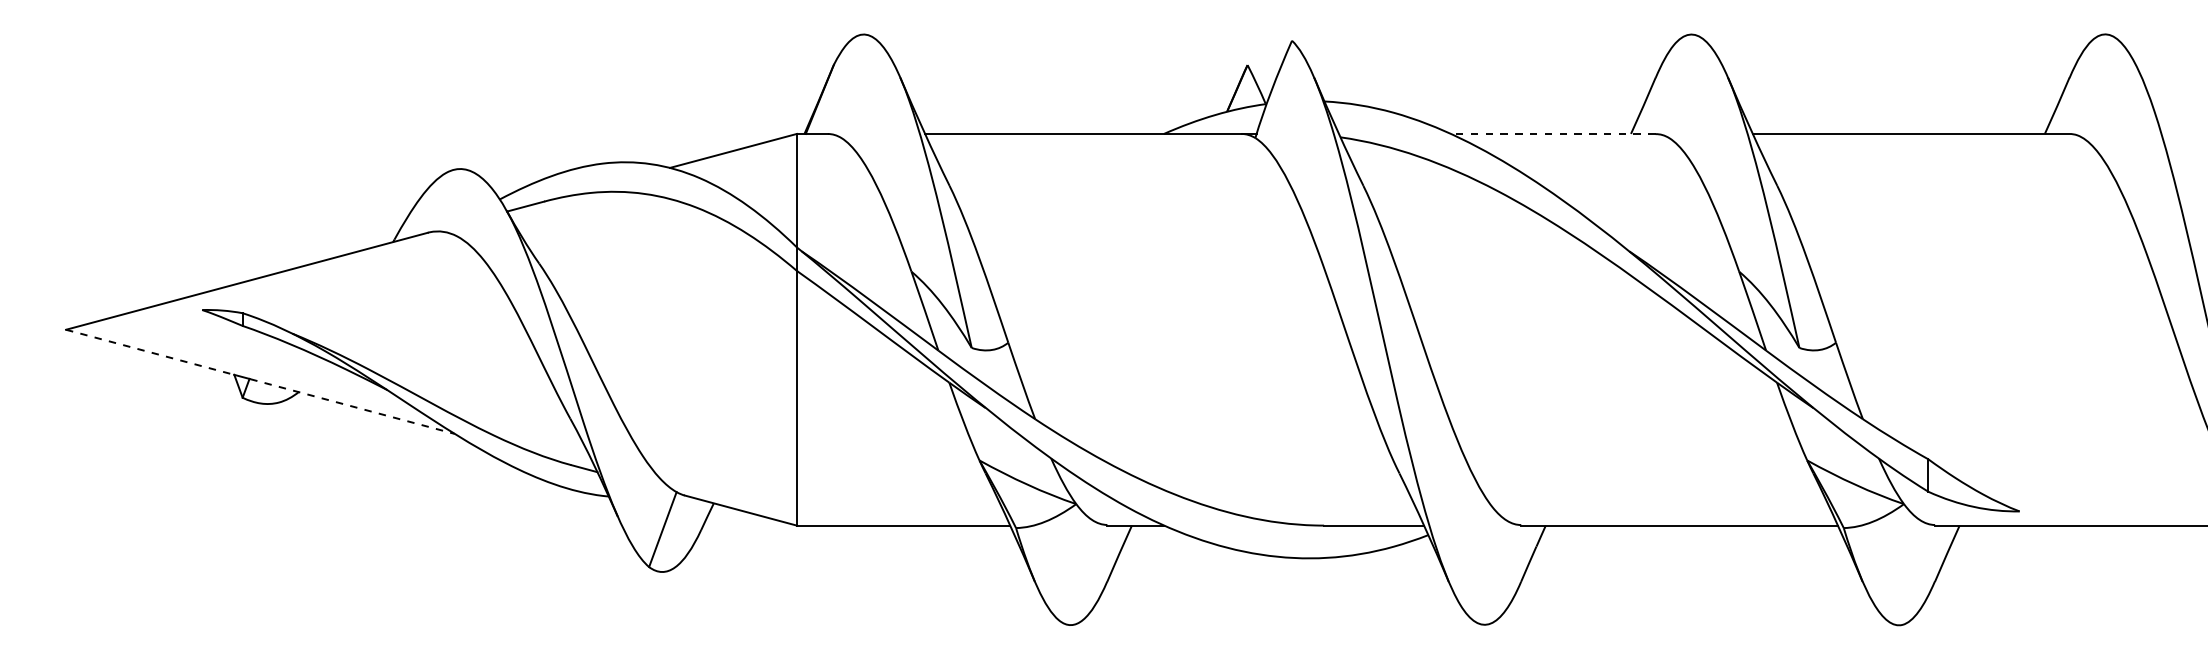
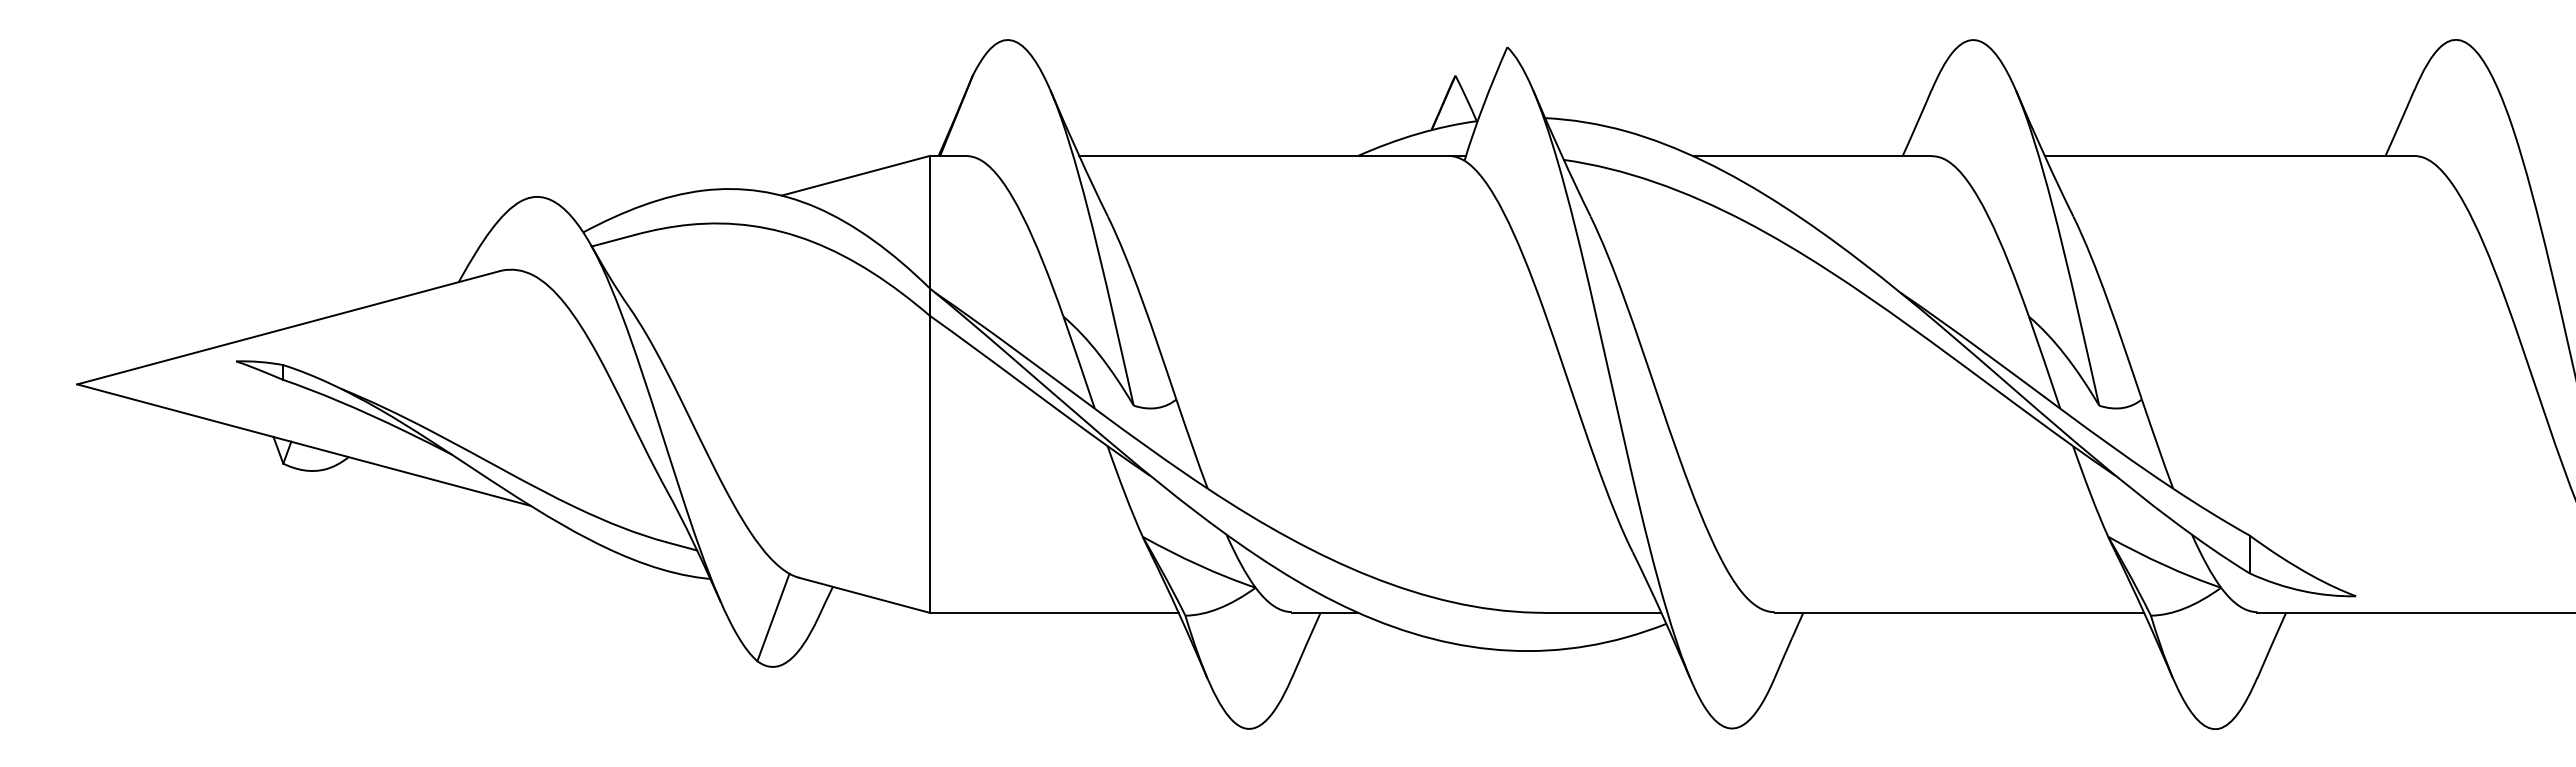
line: (1552, 133) -> (1811, 155), dashed -> solid
line: (150, 352) -> (175, 410), dashed -> solid
line: (352, 407) -> (411, 474), dashed -> solid

